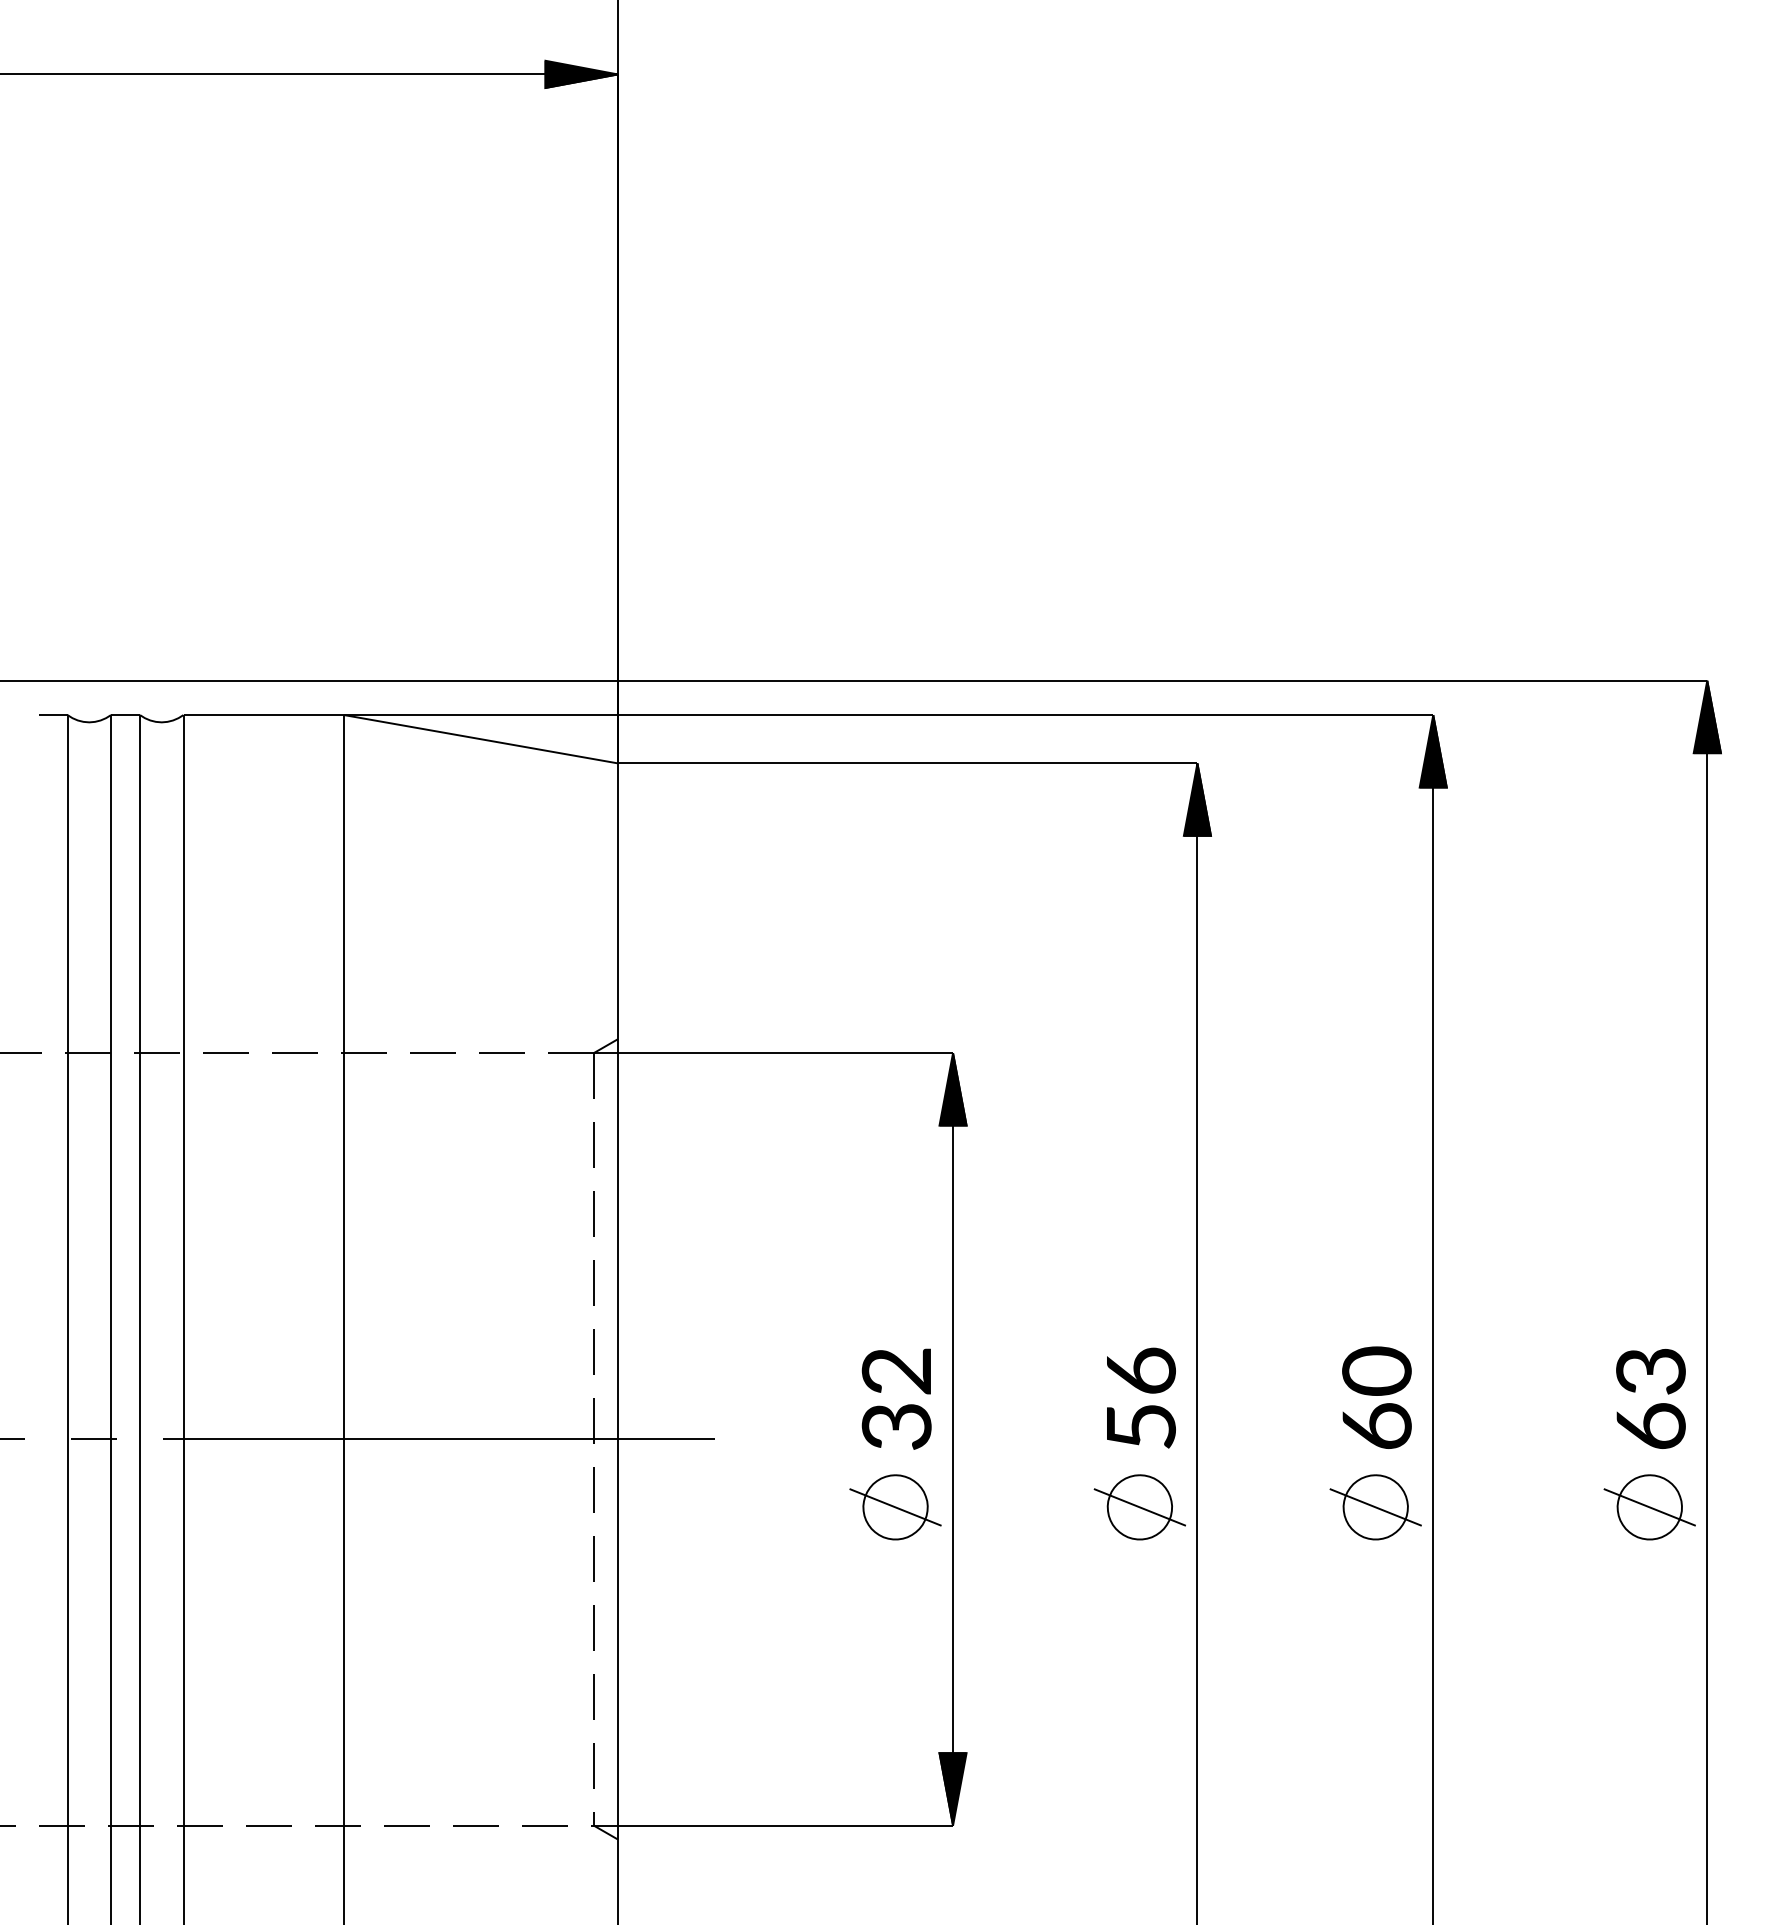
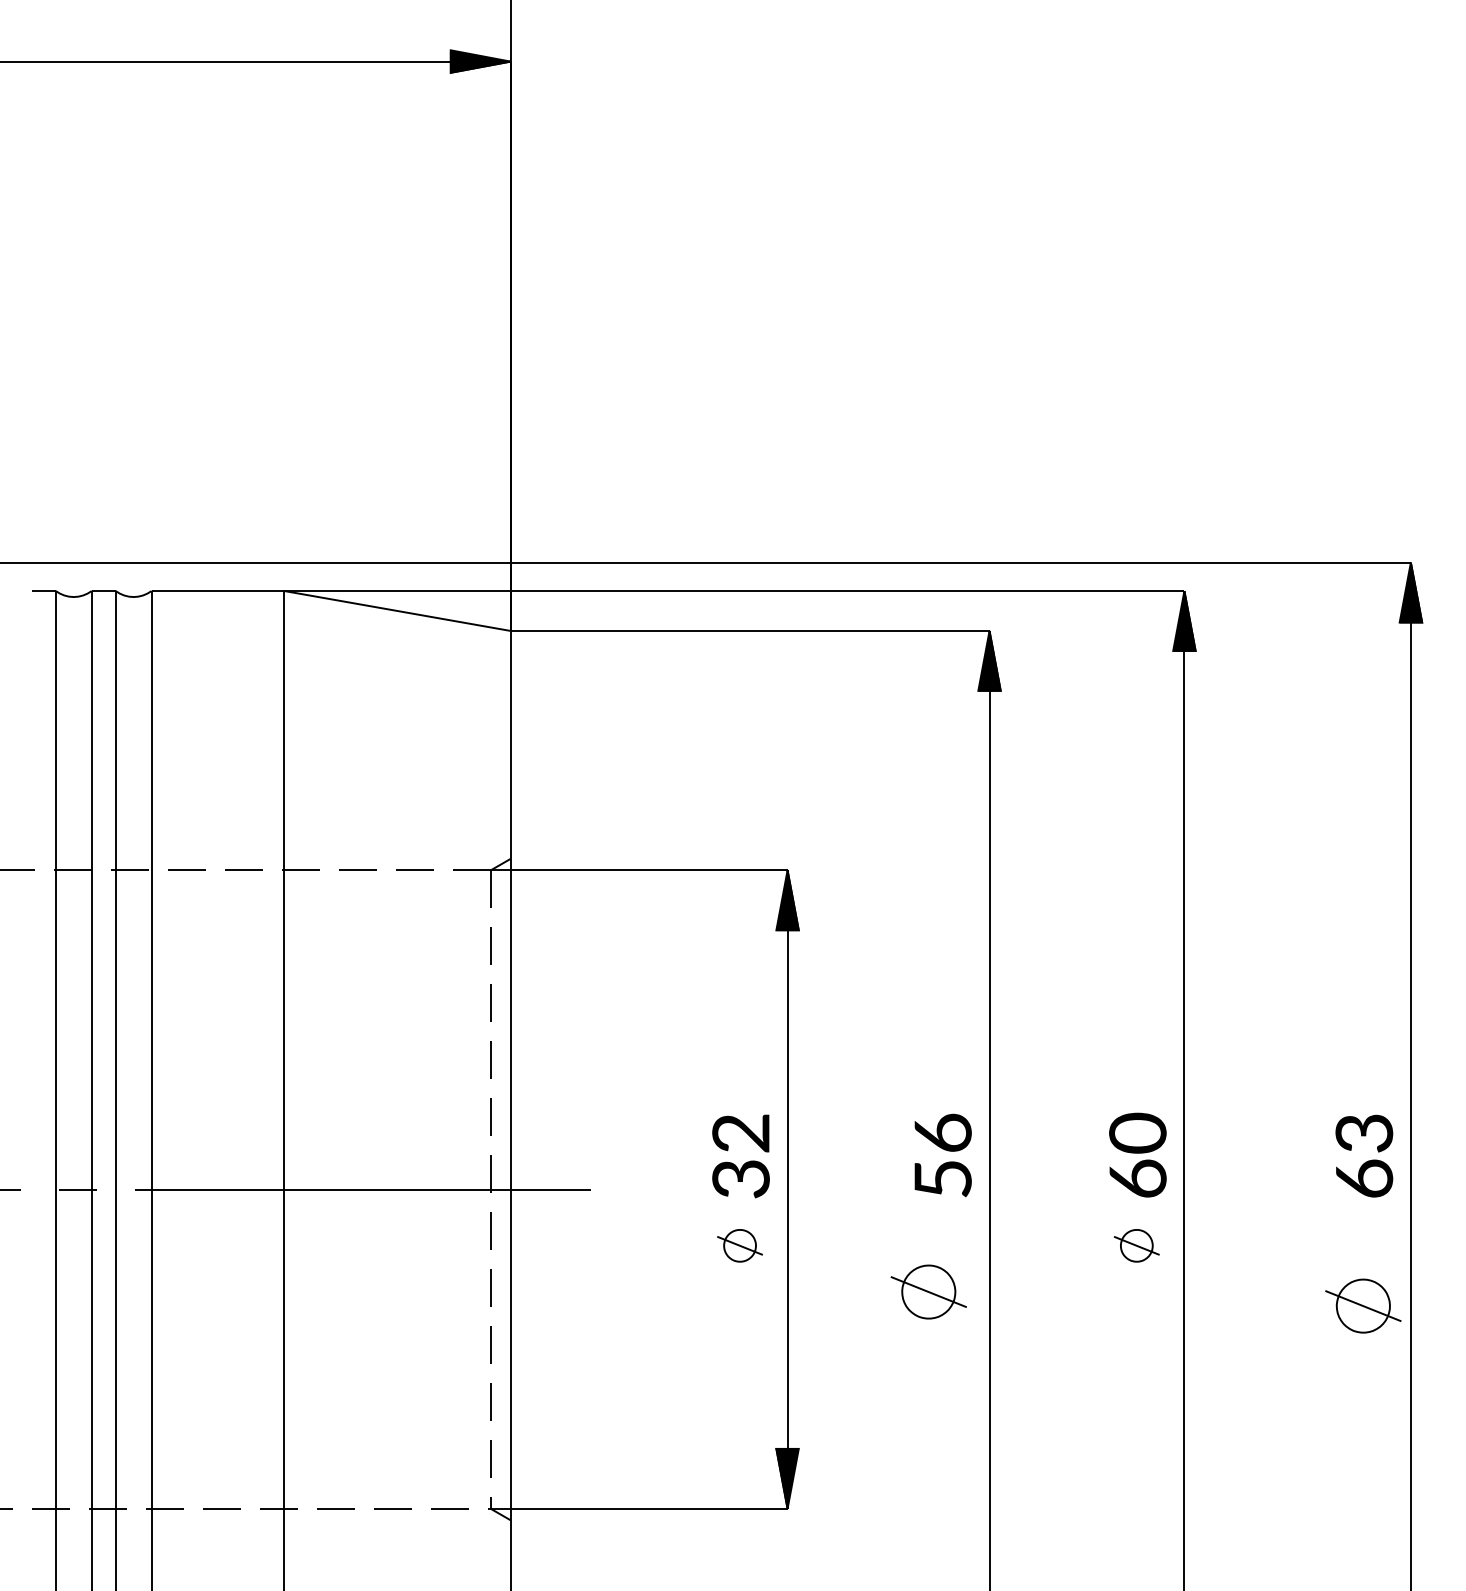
part: (895, 1507) -> (740, 1245), size x0.6
part: (1139, 1507) -> (928, 1292), moved
part: (1375, 1507) -> (1136, 1245), size x0.6
part: (1649, 1507) -> (1363, 1306), moved

